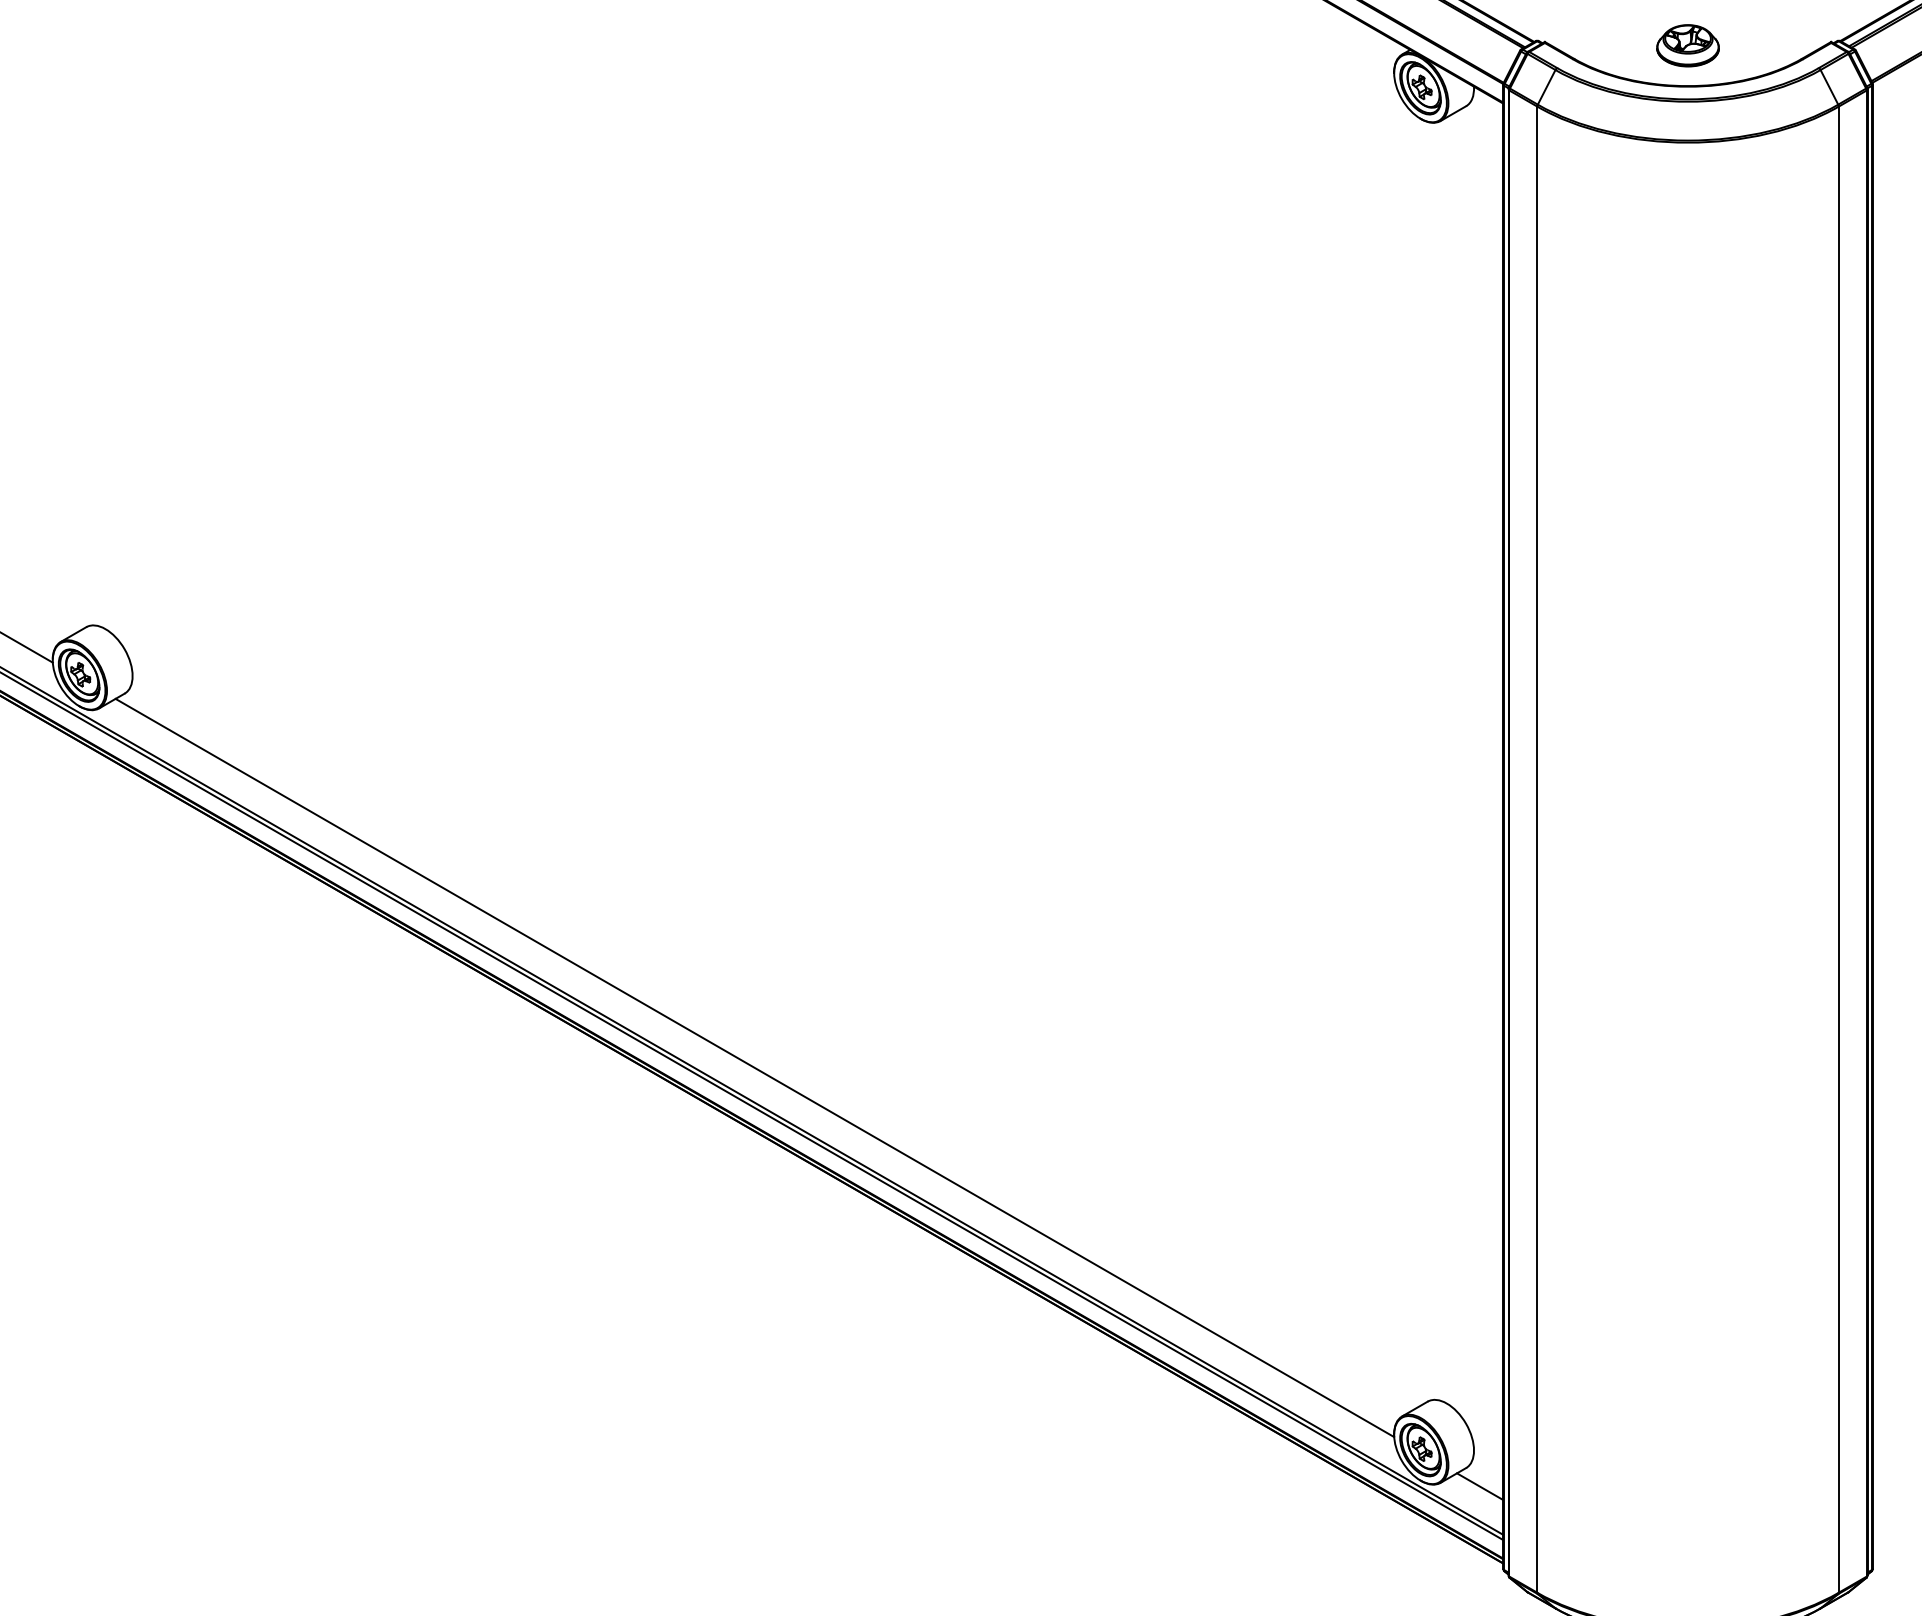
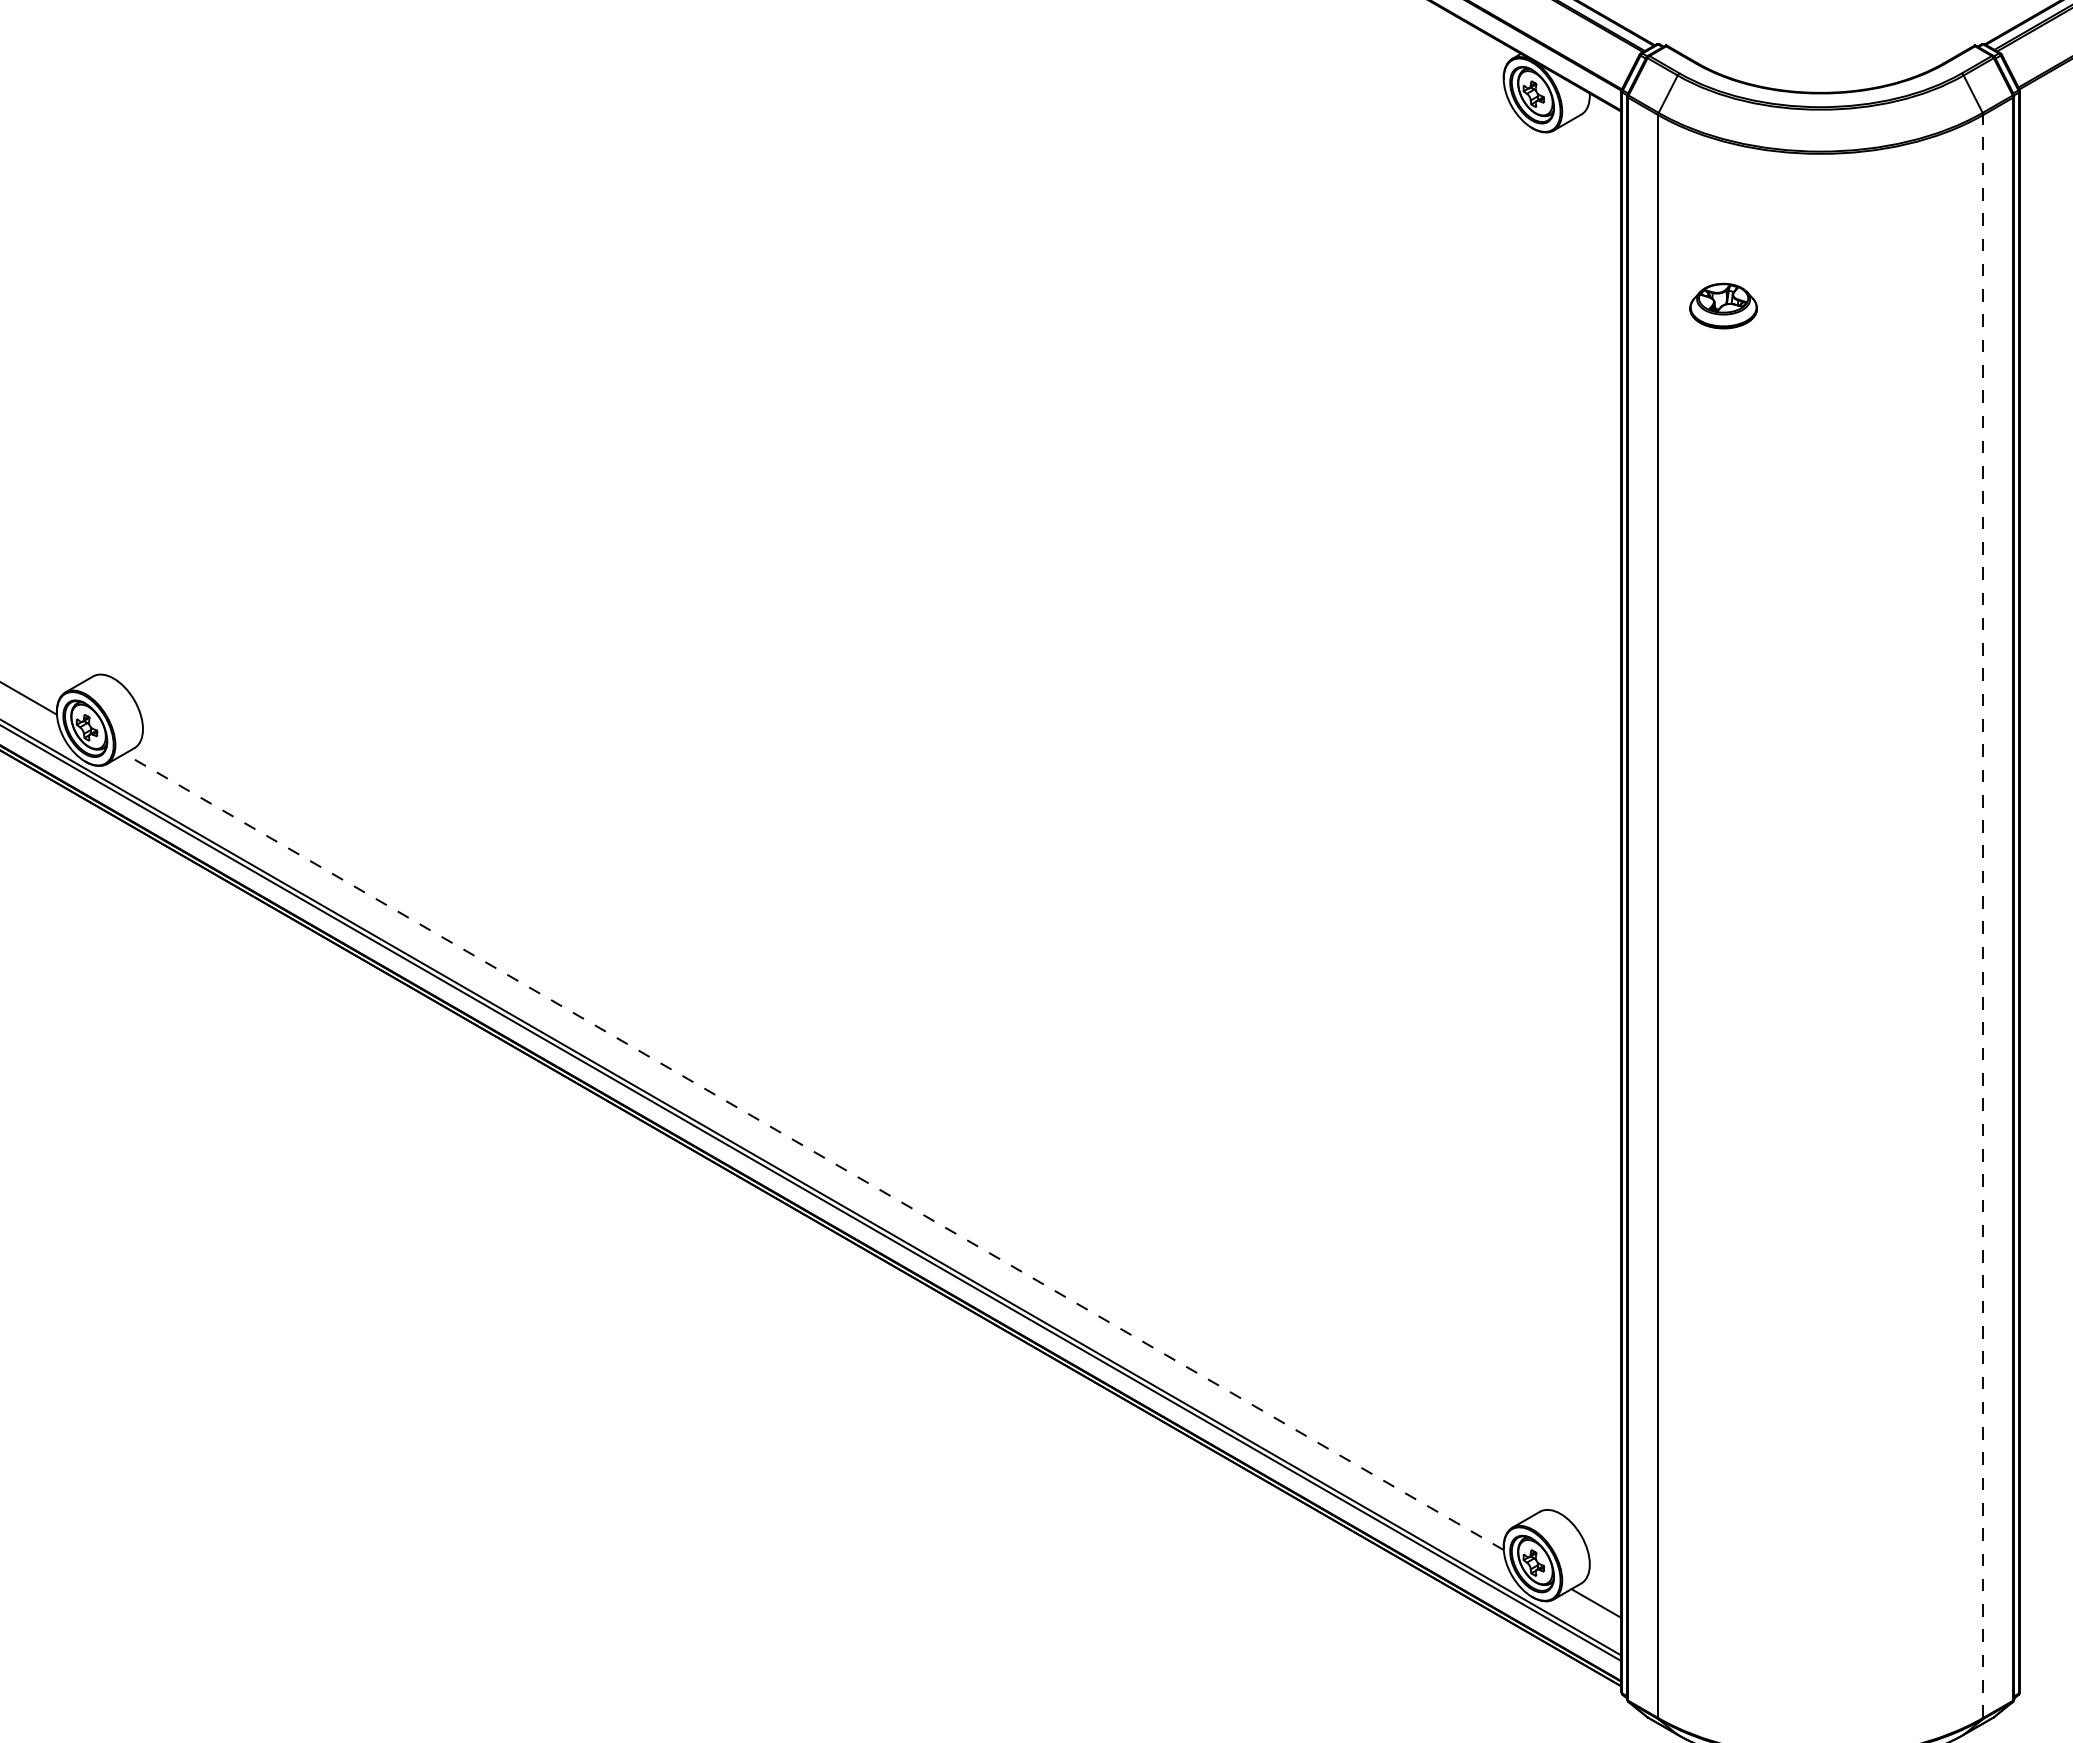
part: (1687, 45) -> (1723, 305), moved
line: (1838, 849) -> (1982, 916), solid -> dashed
line: (754, 1067) -> (813, 1151), solid -> dashed

